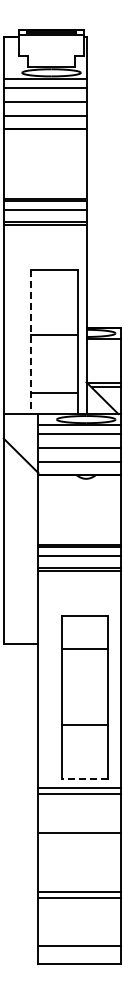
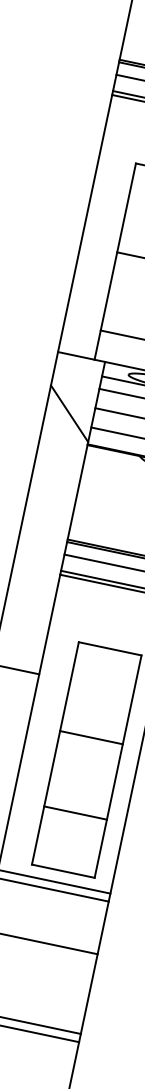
line: (30, 342) -> (114, 262), dashed -> solid
line: (84, 649) -> (91, 738), moved
line: (84, 724) -> (75, 812), moved
line: (84, 779) -> (63, 871), dashed -> solid

